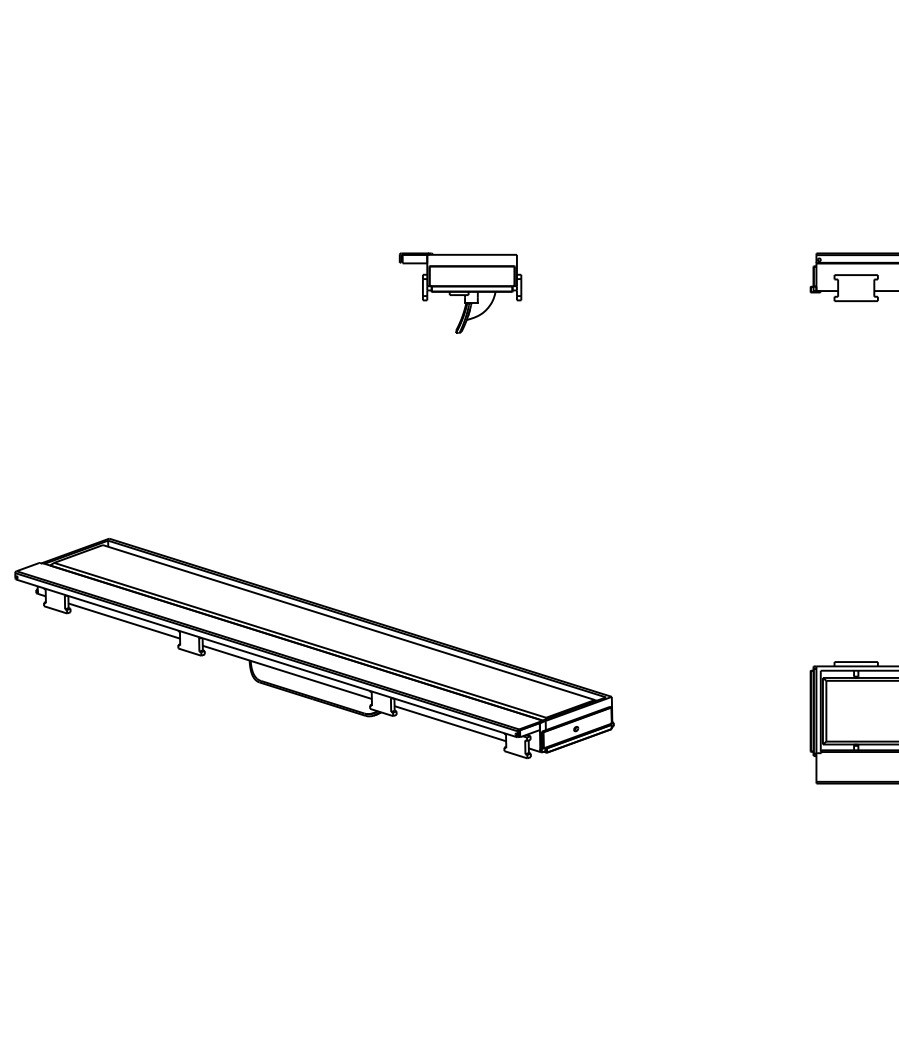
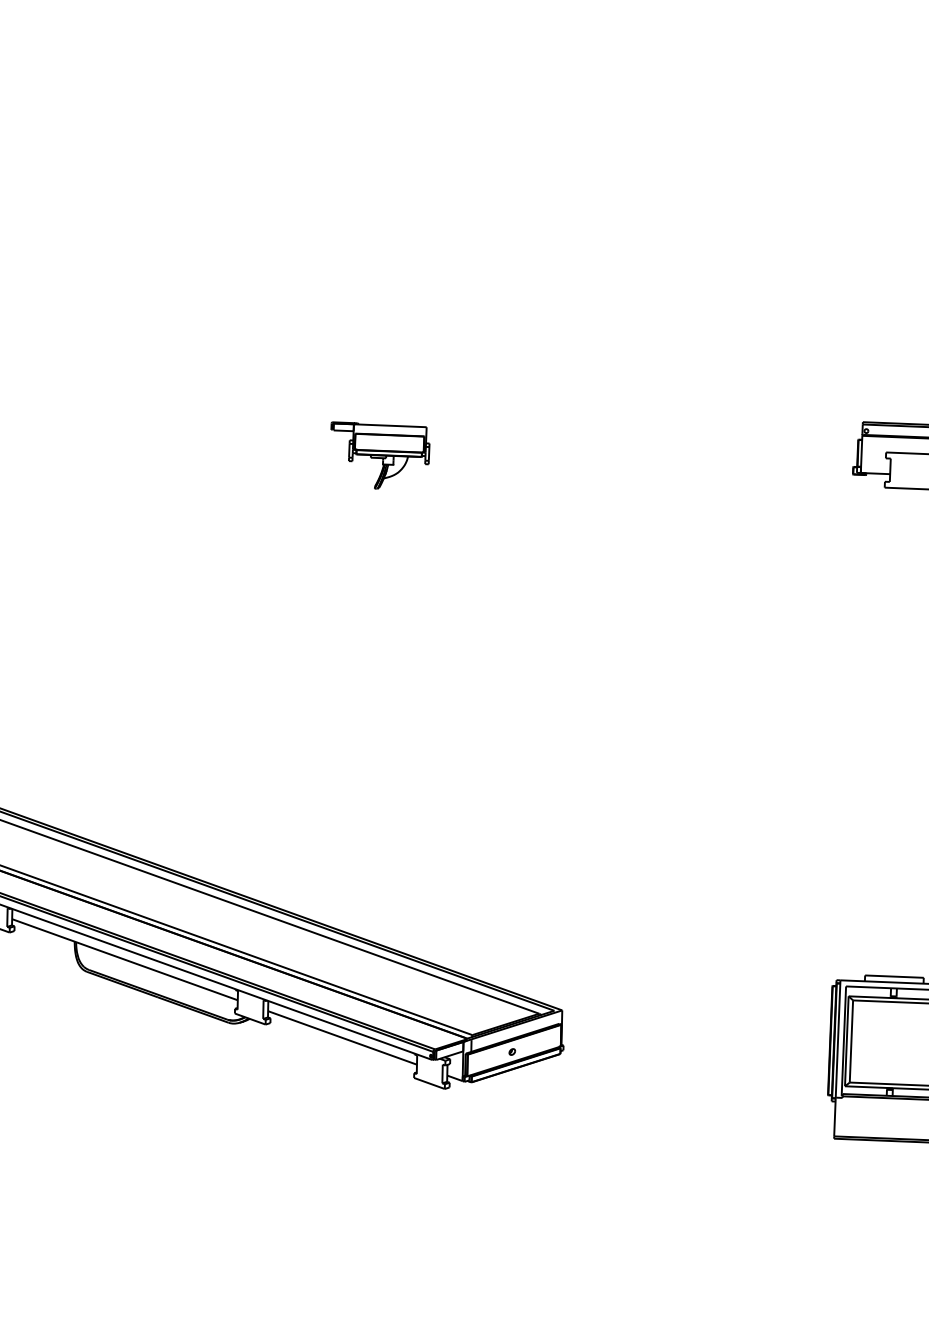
part: (460, 292) -> (379, 455), size x0.6

